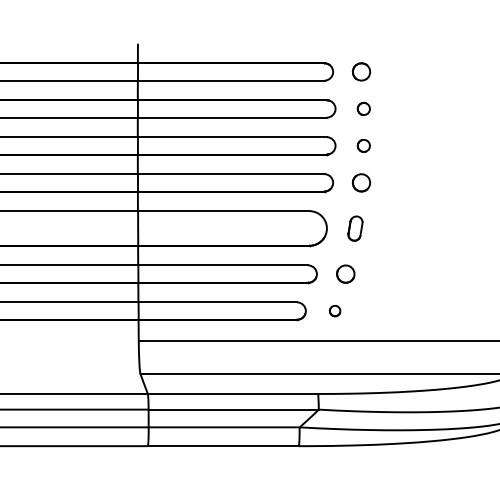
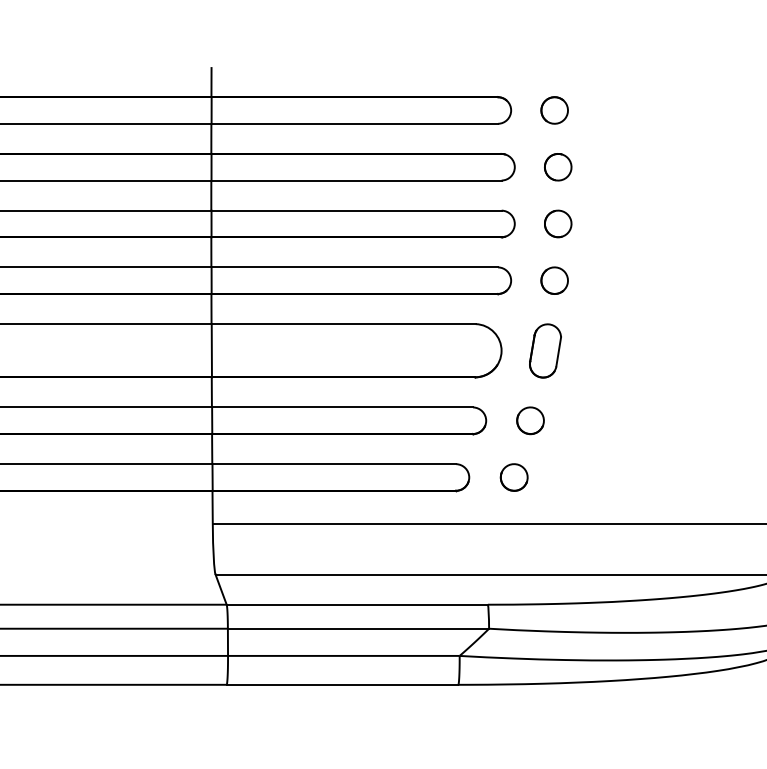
part: (363, 108) -> (557, 166), size x1.43
part: (363, 145) -> (557, 223), size x1.43
part: (355, 228) -> (545, 350), size x1.43
part: (334, 310) -> (513, 476), size x1.67

